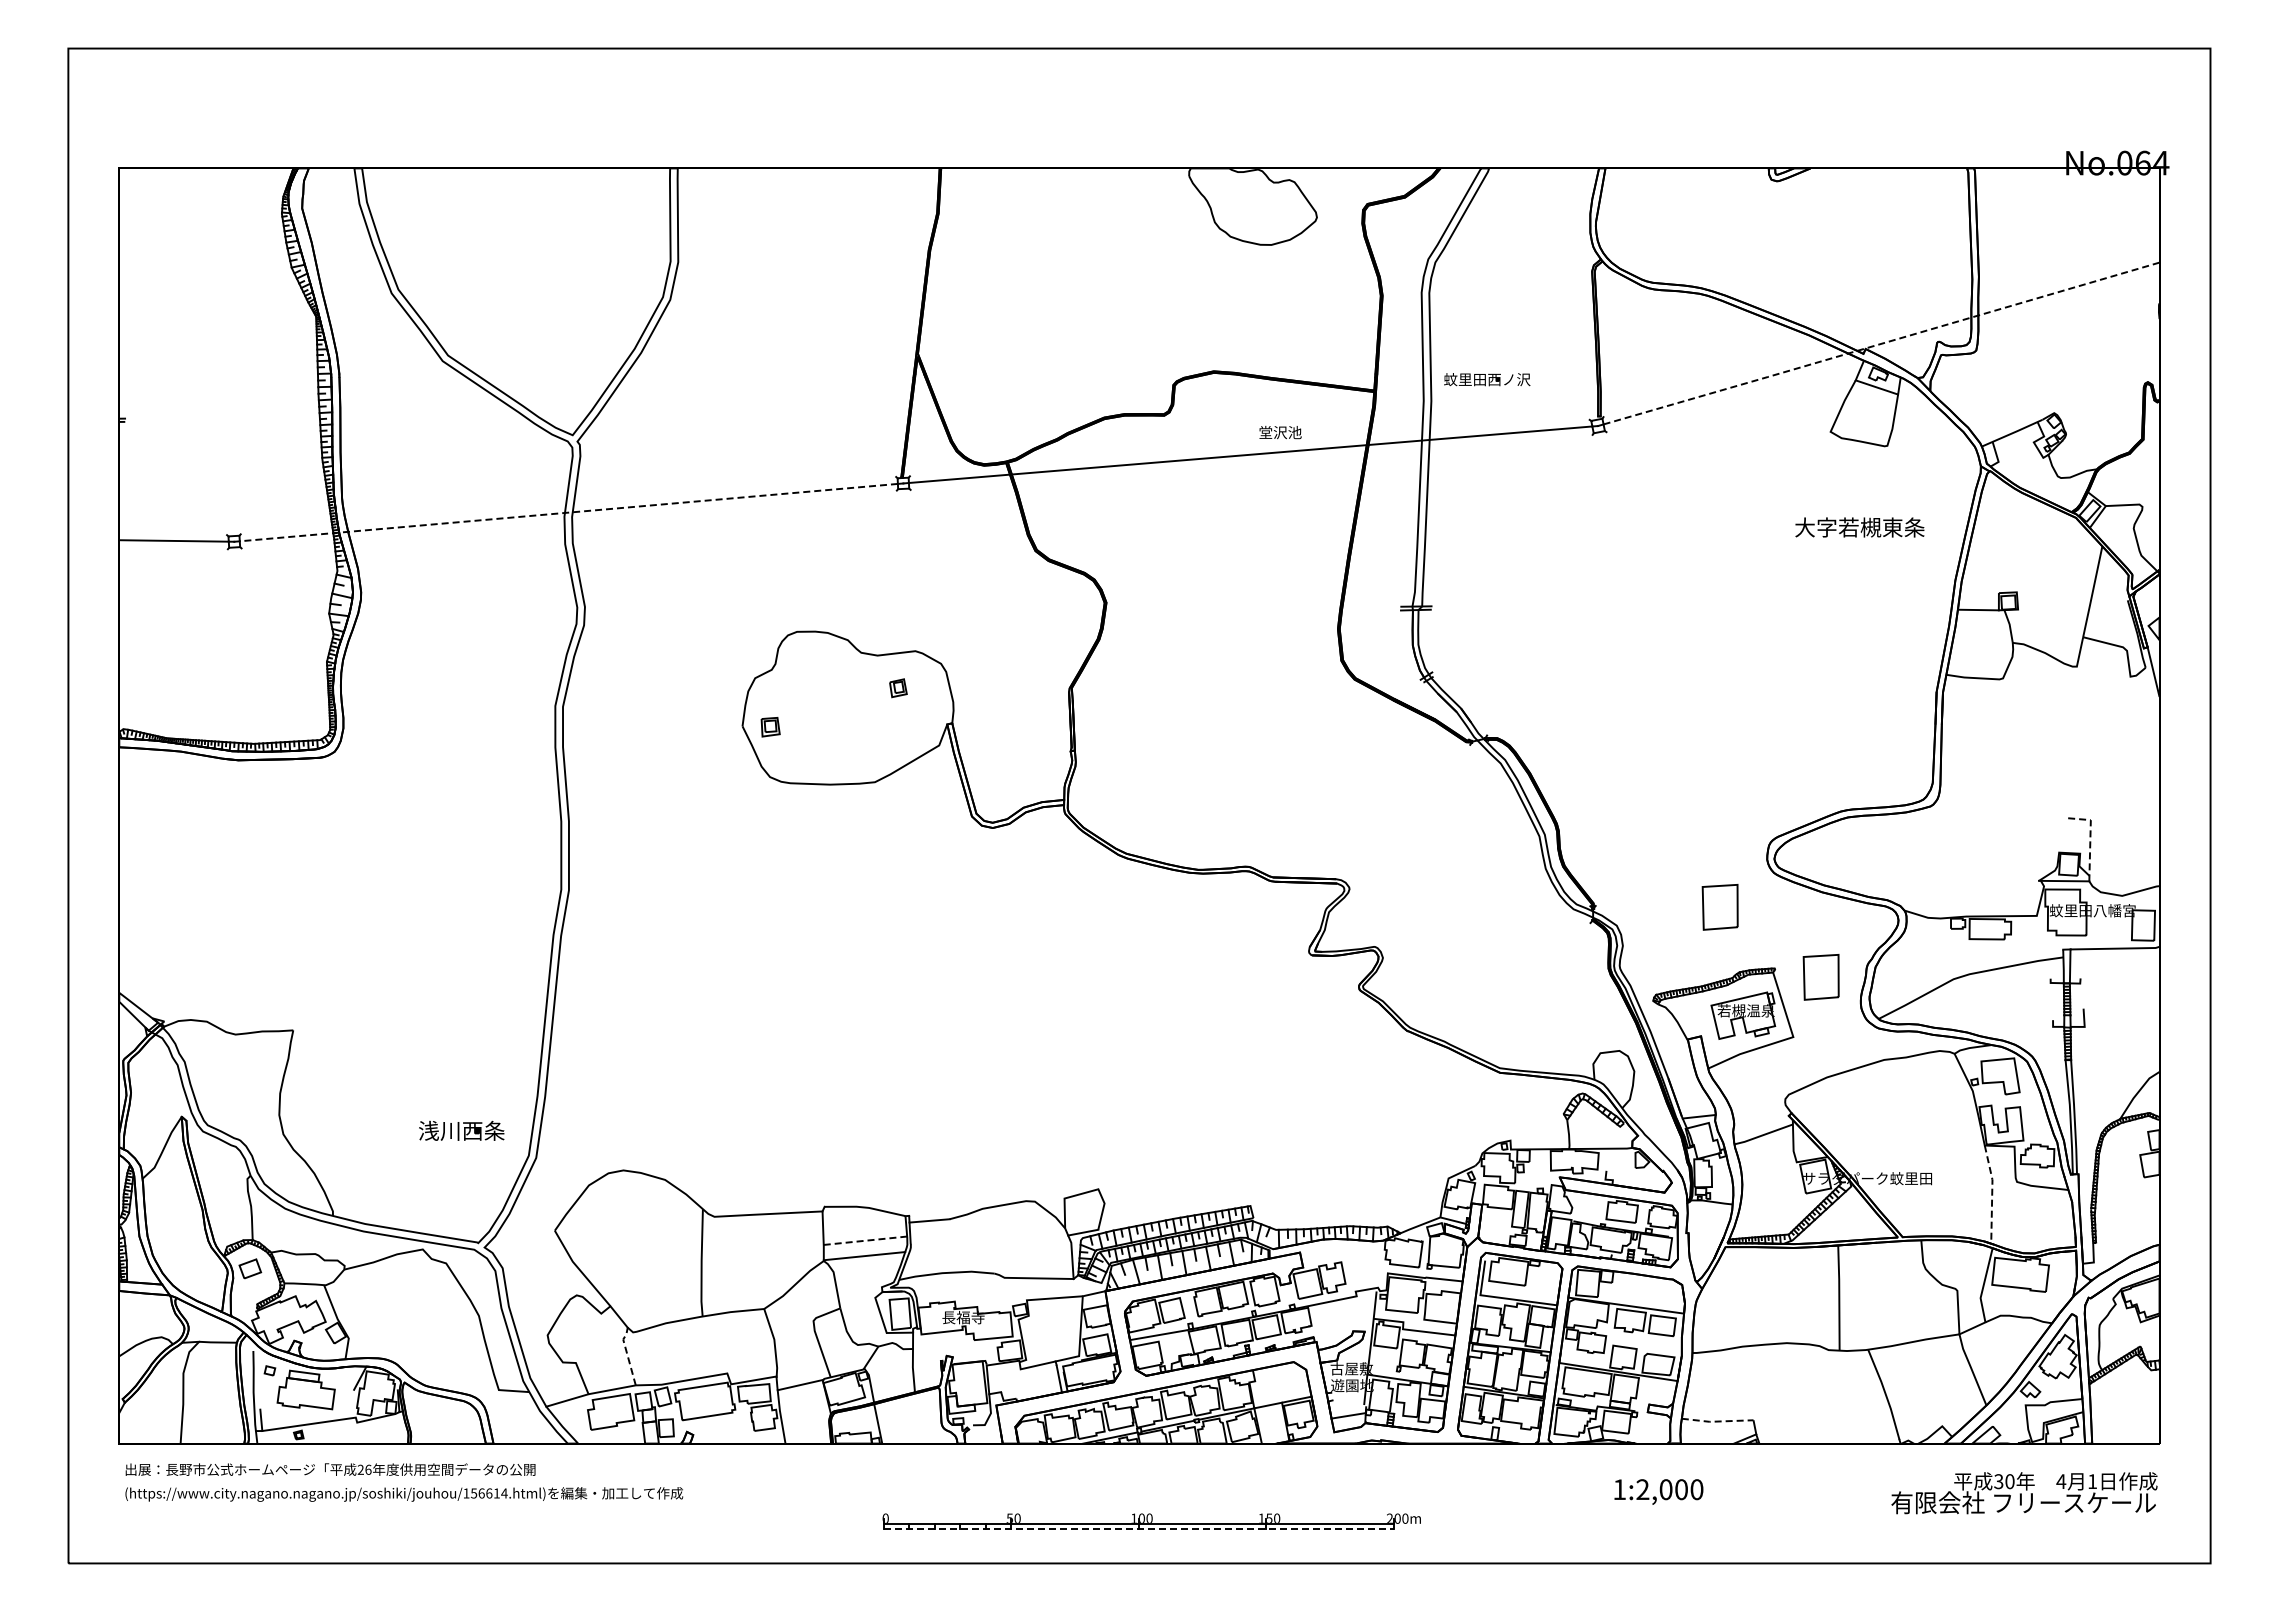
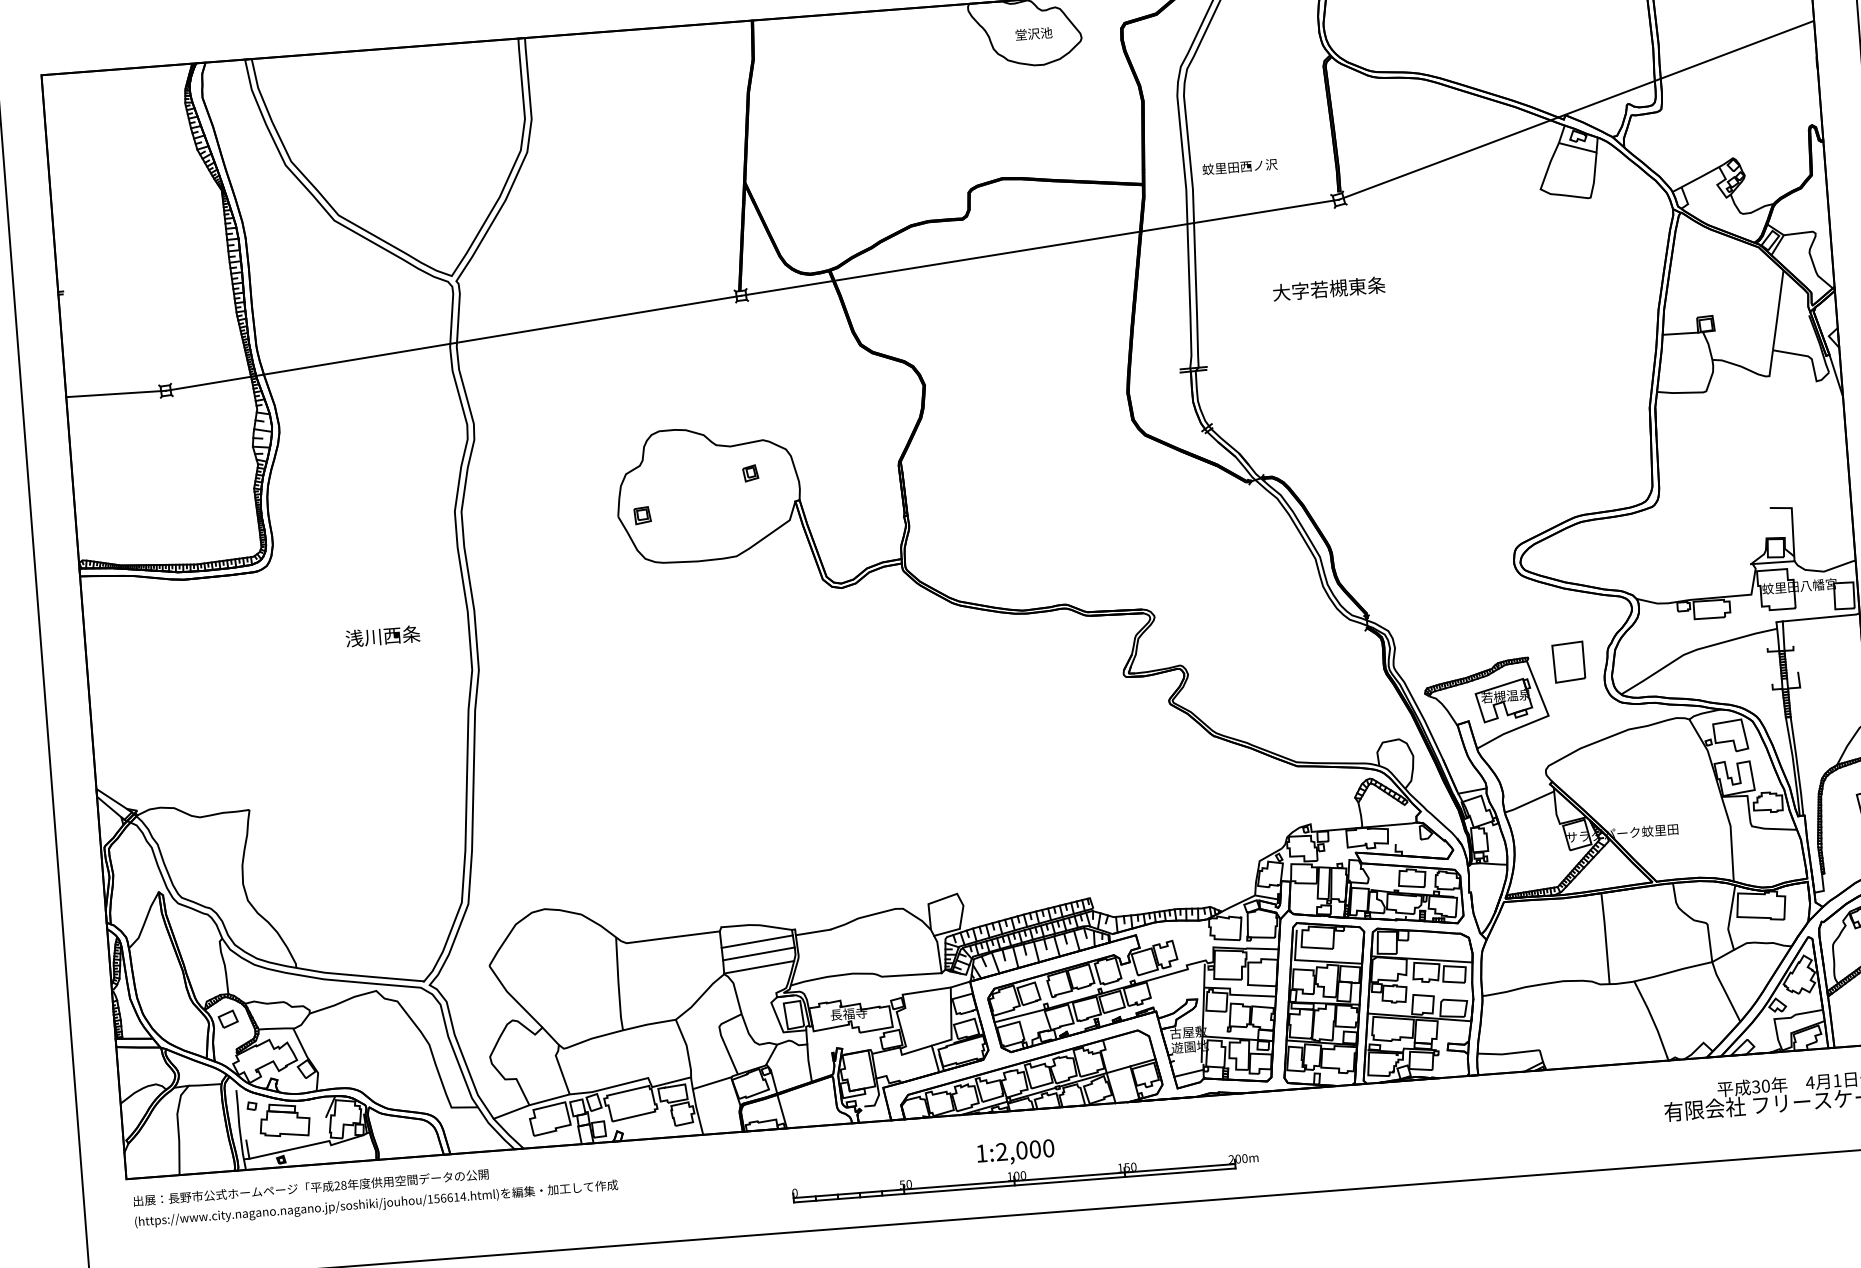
line: (1880, 344) -> (1577, 110), dashed -> solid
text: (1280, 432) -> (1033, 33), moved
line: (568, 512) -> (453, 343), dashed -> solid
text: (1859, 527) -> (1328, 288), moved
line: (2090, 836) -> (1792, 522), dashed -> solid
part: (1719, 907) -> (1476, 608), removed
text: (461, 1130) -> (382, 636), moved
line: (1992, 1193) -> (1731, 837), dashed -> solid
line: (864, 1226) -> (757, 941), added
line: (865, 1240) -> (758, 953), dashed -> solid
line: (627, 1354) -> (560, 1068), dashed -> solid
line: (1716, 1421) -> (1507, 1053), dashed -> solid
text: (368, 1469) -> (343, 1185), 26 -> 28
text: (1658, 1491) -> (1015, 1152), moved
line: (1139, 1529) -> (1015, 1185), dashed -> solid

